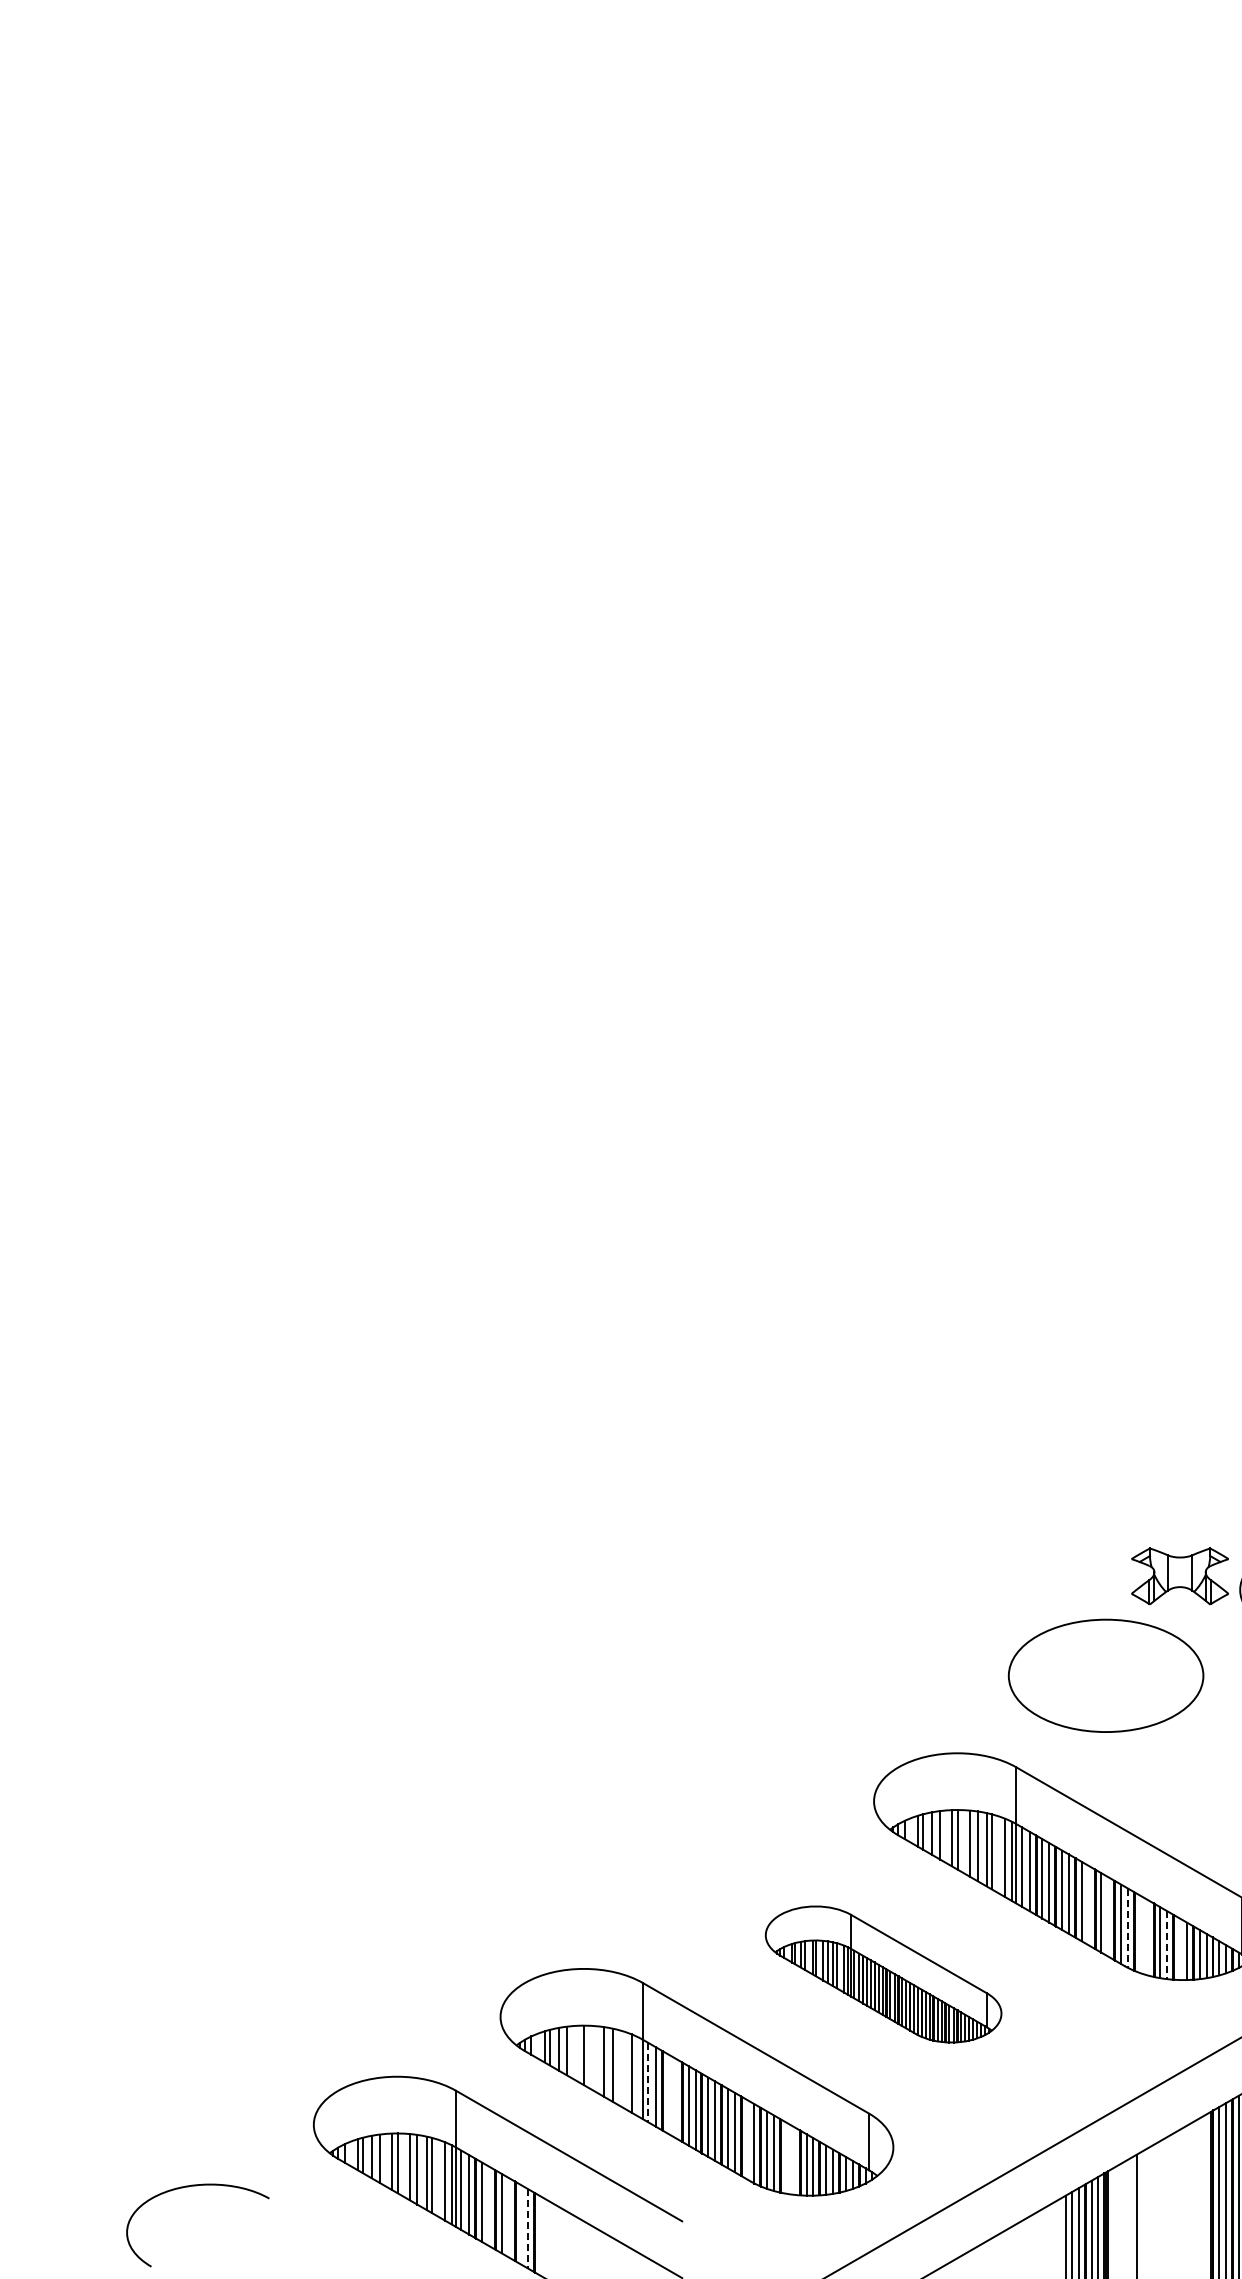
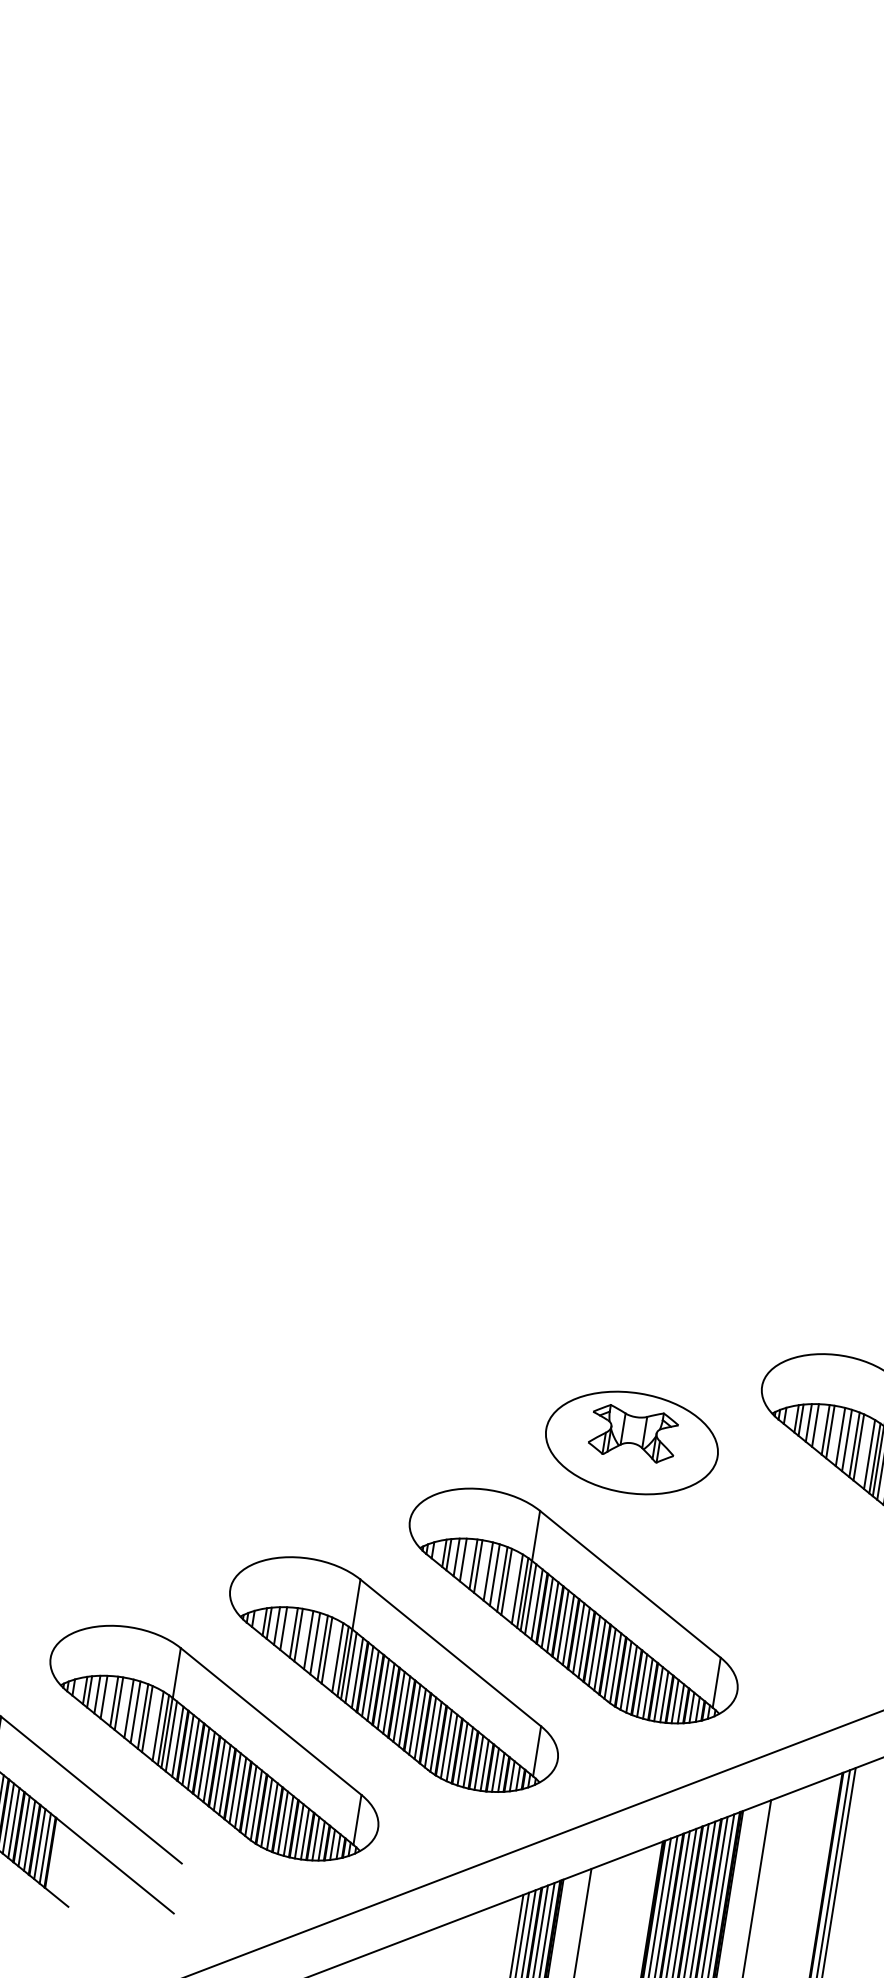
part: (1179, 1576) -> (632, 1433), moved
line: (1088, 1905) -> (584, 1642), added
line: (1108, 1916) -> (600, 1655), added
line: (1127, 1928) -> (615, 1668), dashed -> solid
line: (1140, 1934) -> (625, 1675), added
line: (1147, 1937) -> (631, 1679), added
line: (1167, 1945) -> (647, 1689), dashed -> solid
line: (1180, 1949) -> (658, 1694), added
part: (883, 1974) -> (393, 1674), size x1.67
line: (578, 2053) -> (114, 1701), added
line: (596, 2059) -> (129, 1708), added
line: (618, 2067) -> (147, 1719), added
line: (638, 2076) -> (163, 1729), added
line: (648, 2082) -> (171, 1736), dashed -> solid
line: (668, 2094) -> (187, 1749), added
line: (675, 2098) -> (193, 1754), added
line: (747, 2139) -> (250, 1800), added
line: (786, 2157) -> (282, 1822), added
line: (793, 2160) -> (288, 1825), added
line: (489, 2206) -> (14, 1823), added
line: (508, 2217) -> (29, 1835), added
line: (521, 2224) -> (39, 1843), added
line: (528, 2229) -> (45, 1849), dashed -> solid

